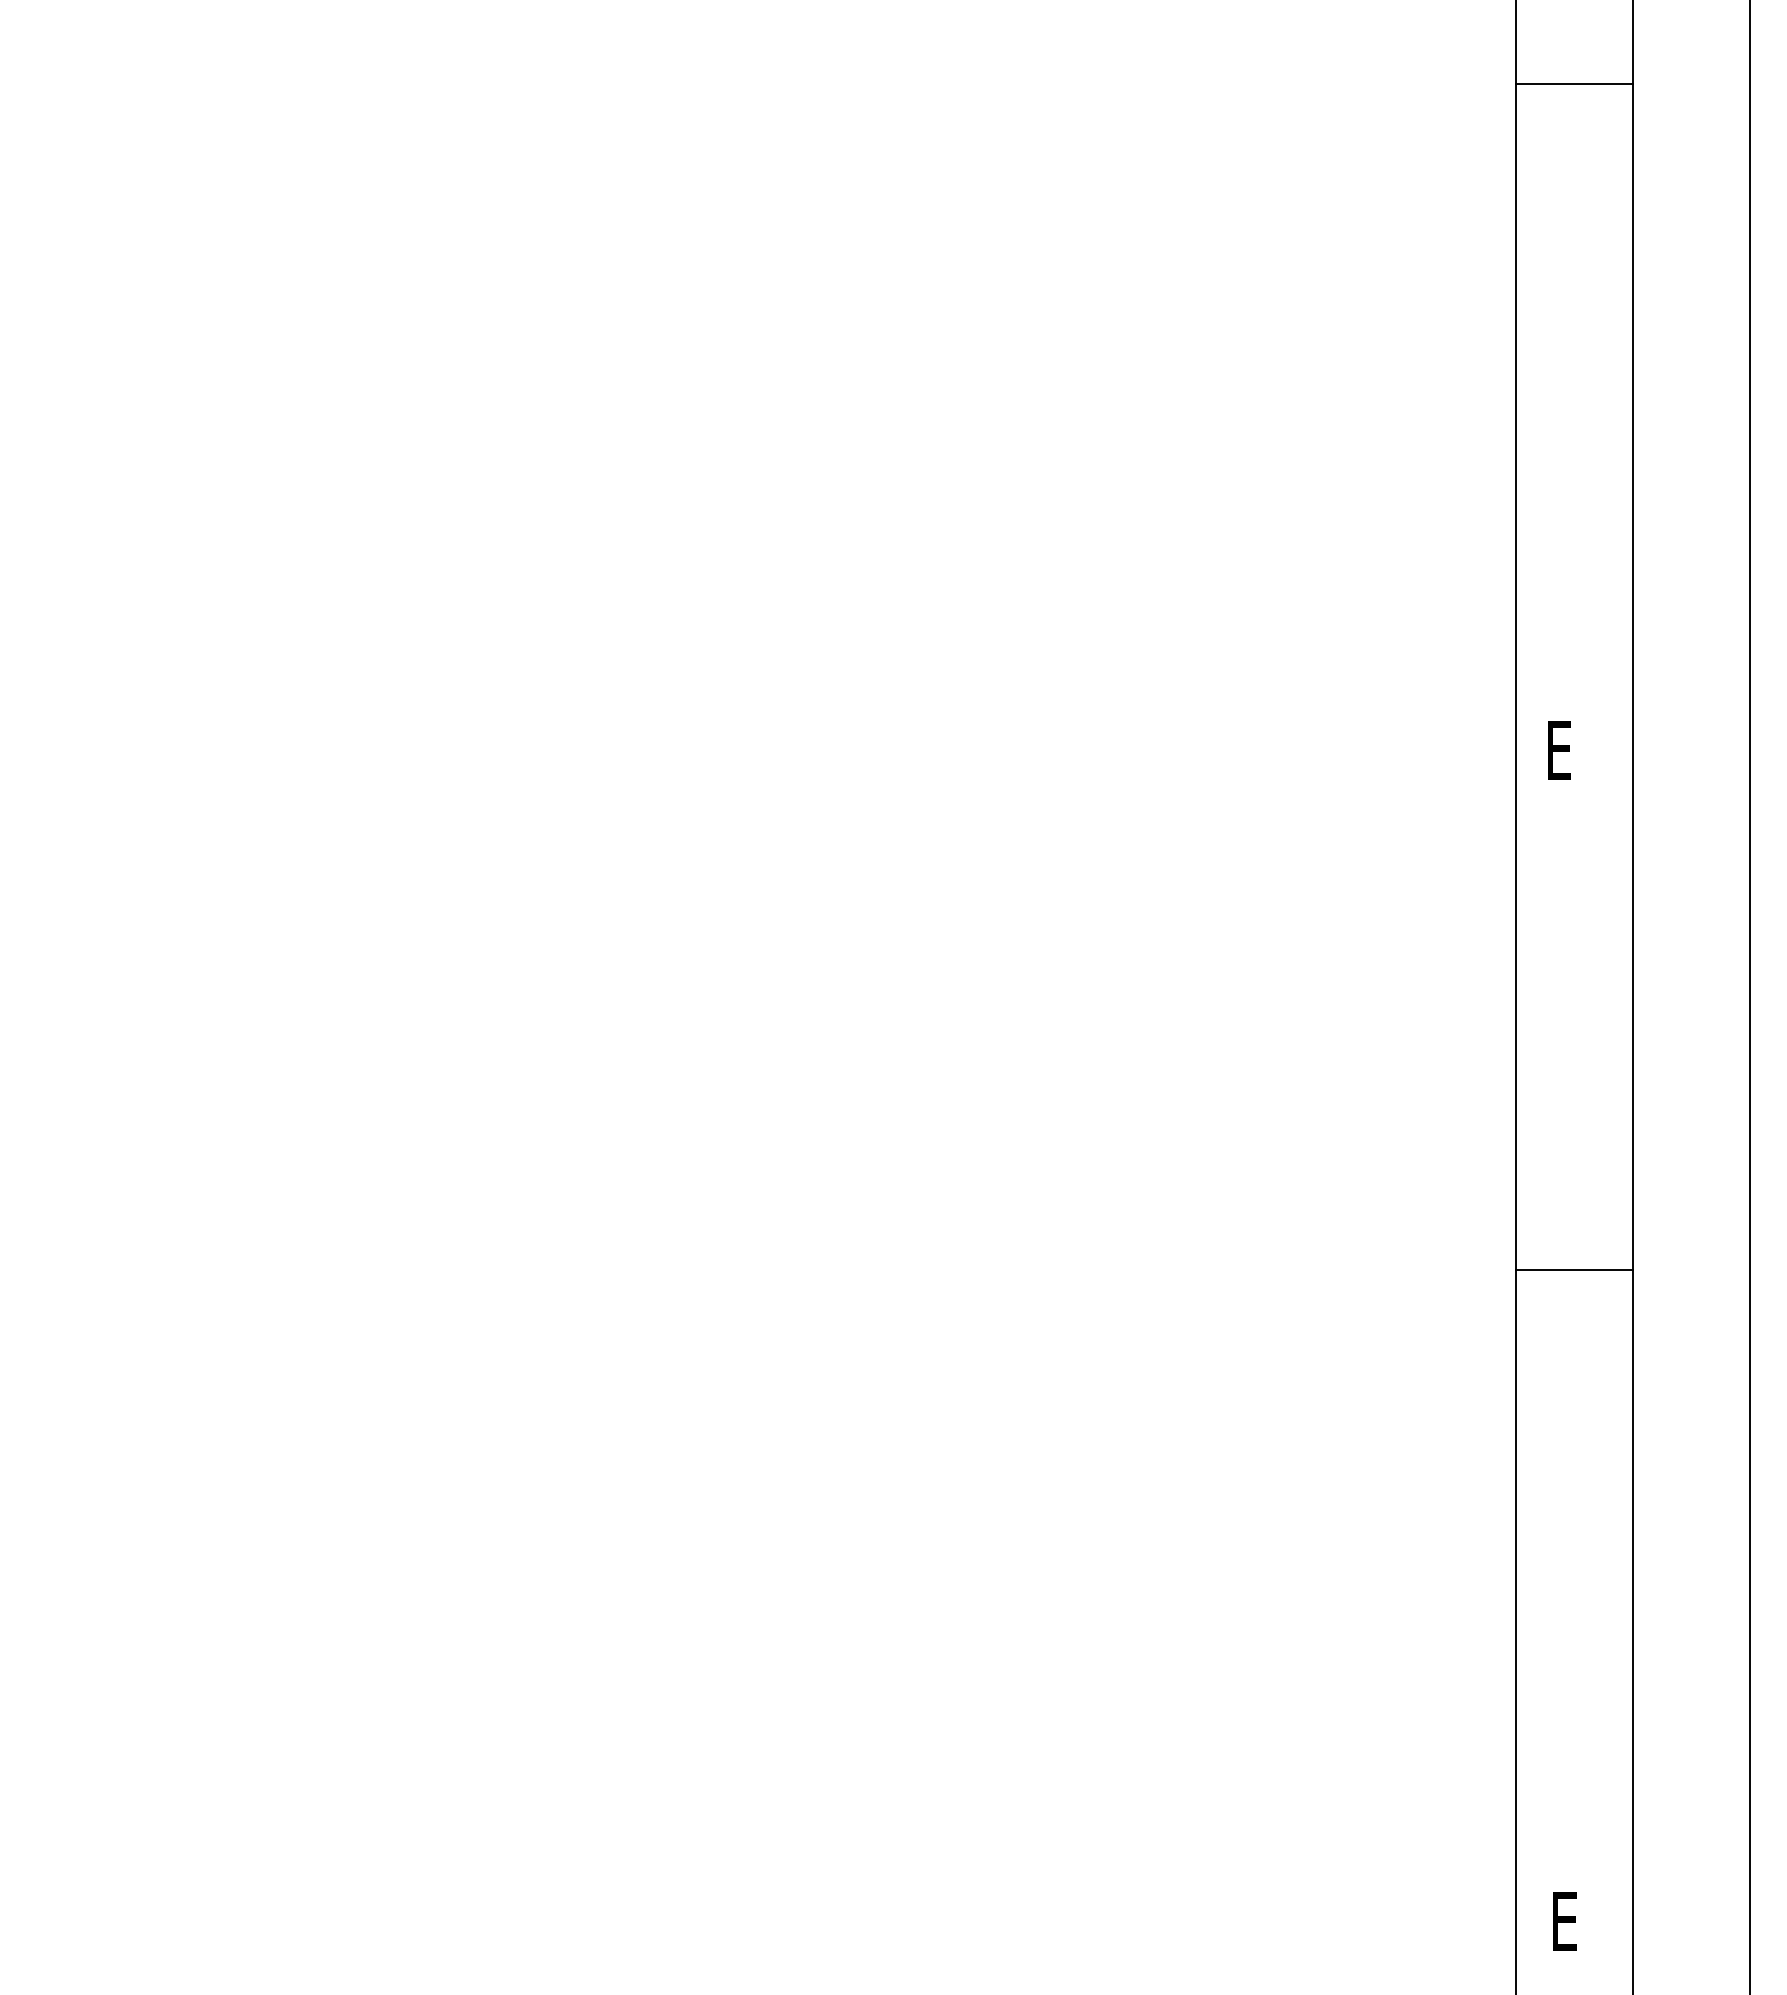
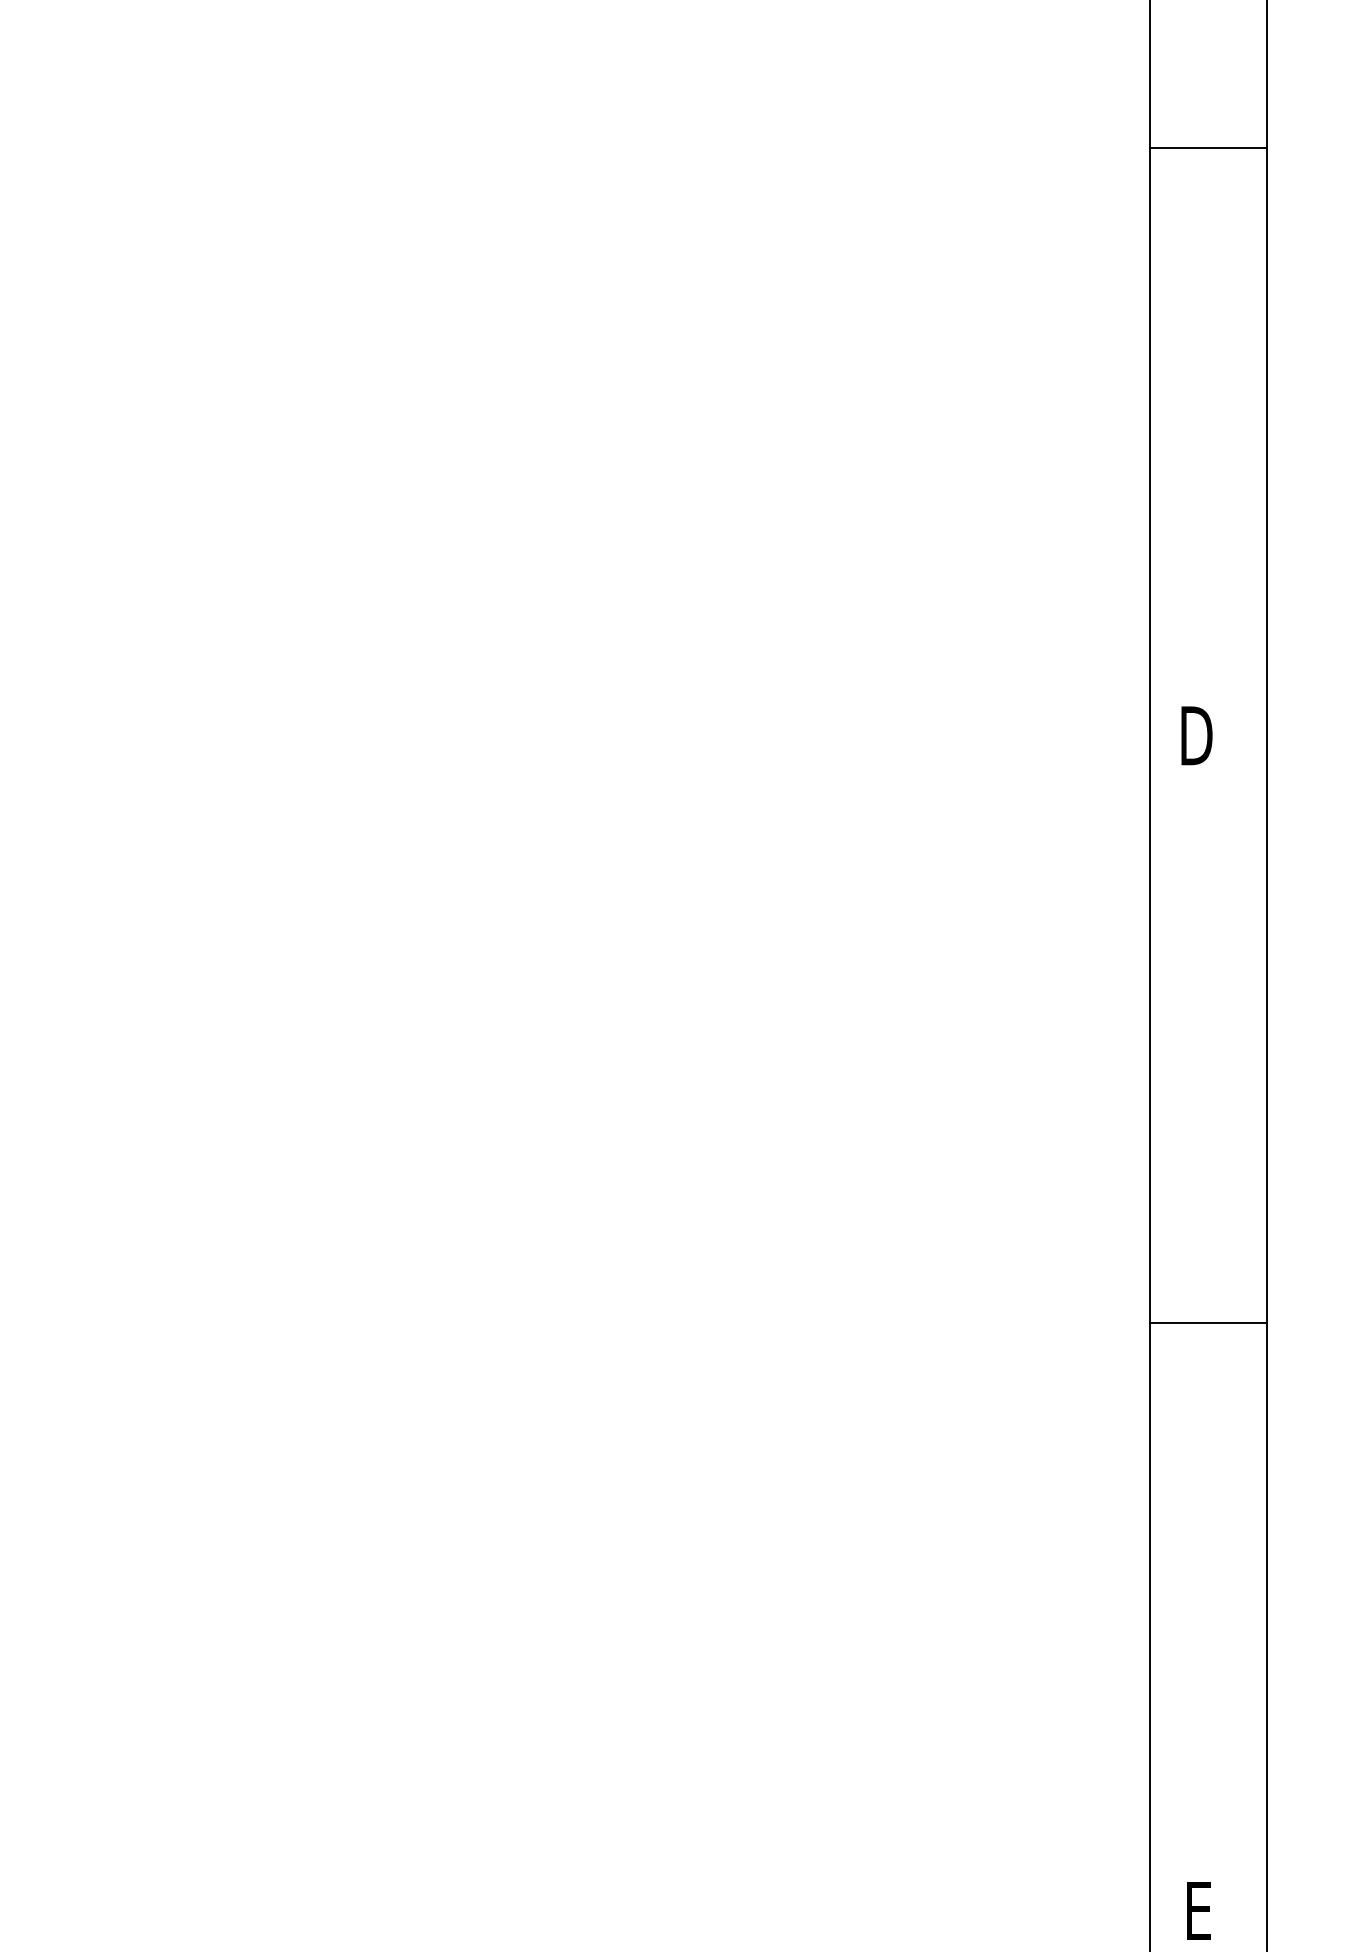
line: (1574, 84) -> (1208, 148), moved
text: (1562, 750) -> (1196, 735), E -> D
line: (1574, 1269) -> (1208, 1323), moved

